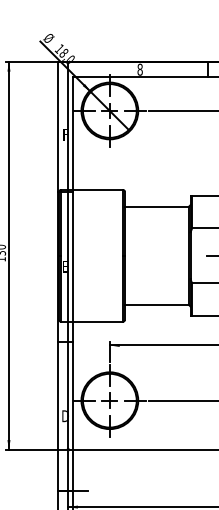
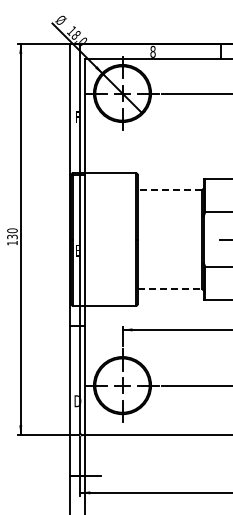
line: (156, 206) -> (169, 189), solid -> dashed
line: (157, 305) -> (170, 289), solid -> dashed

